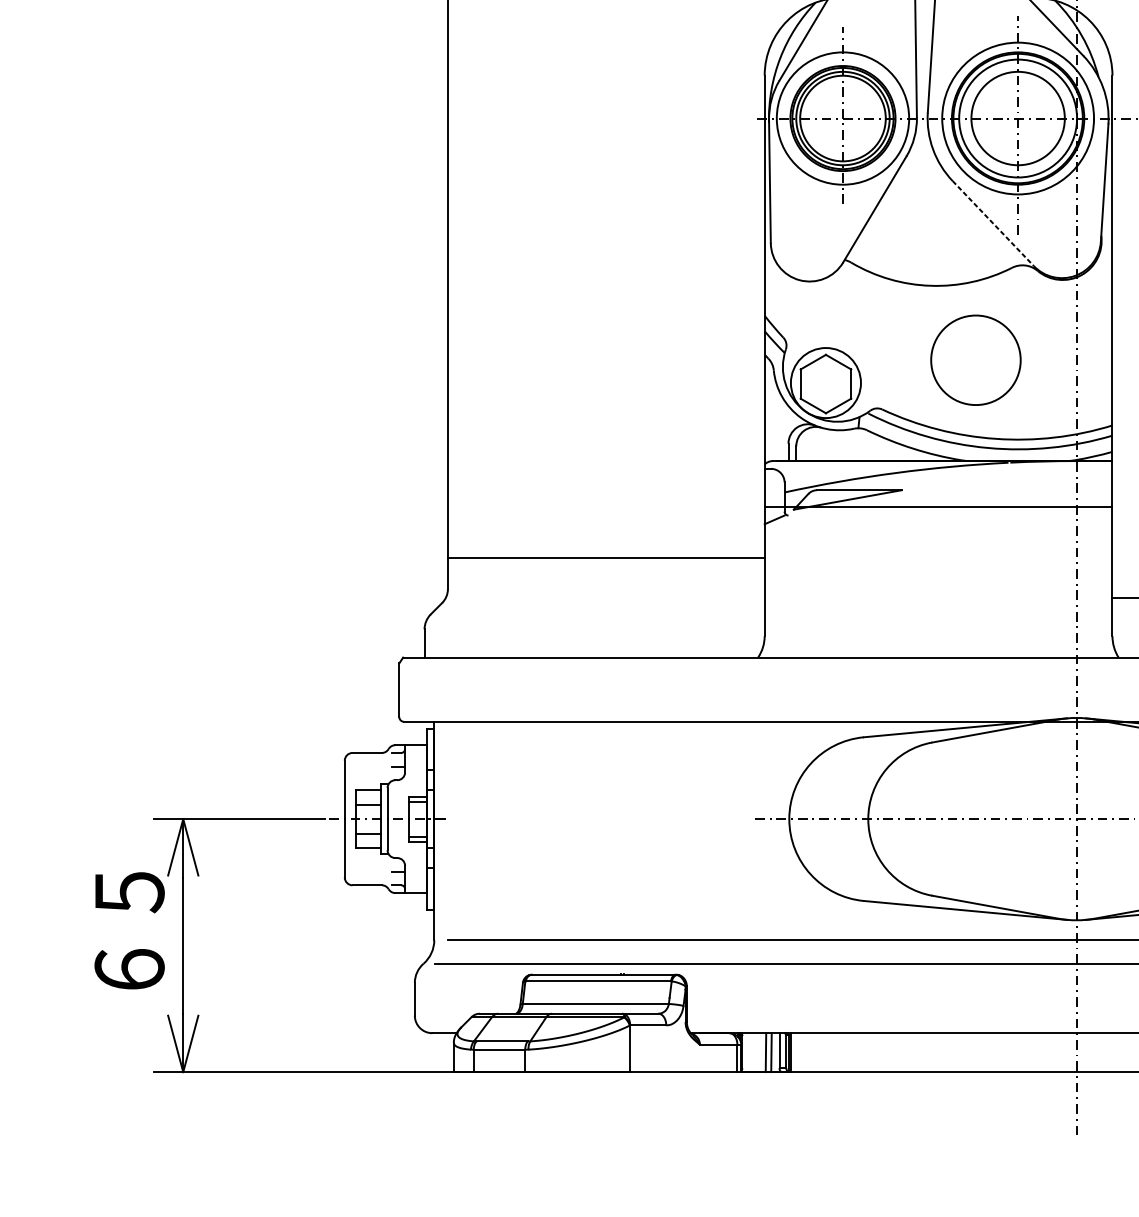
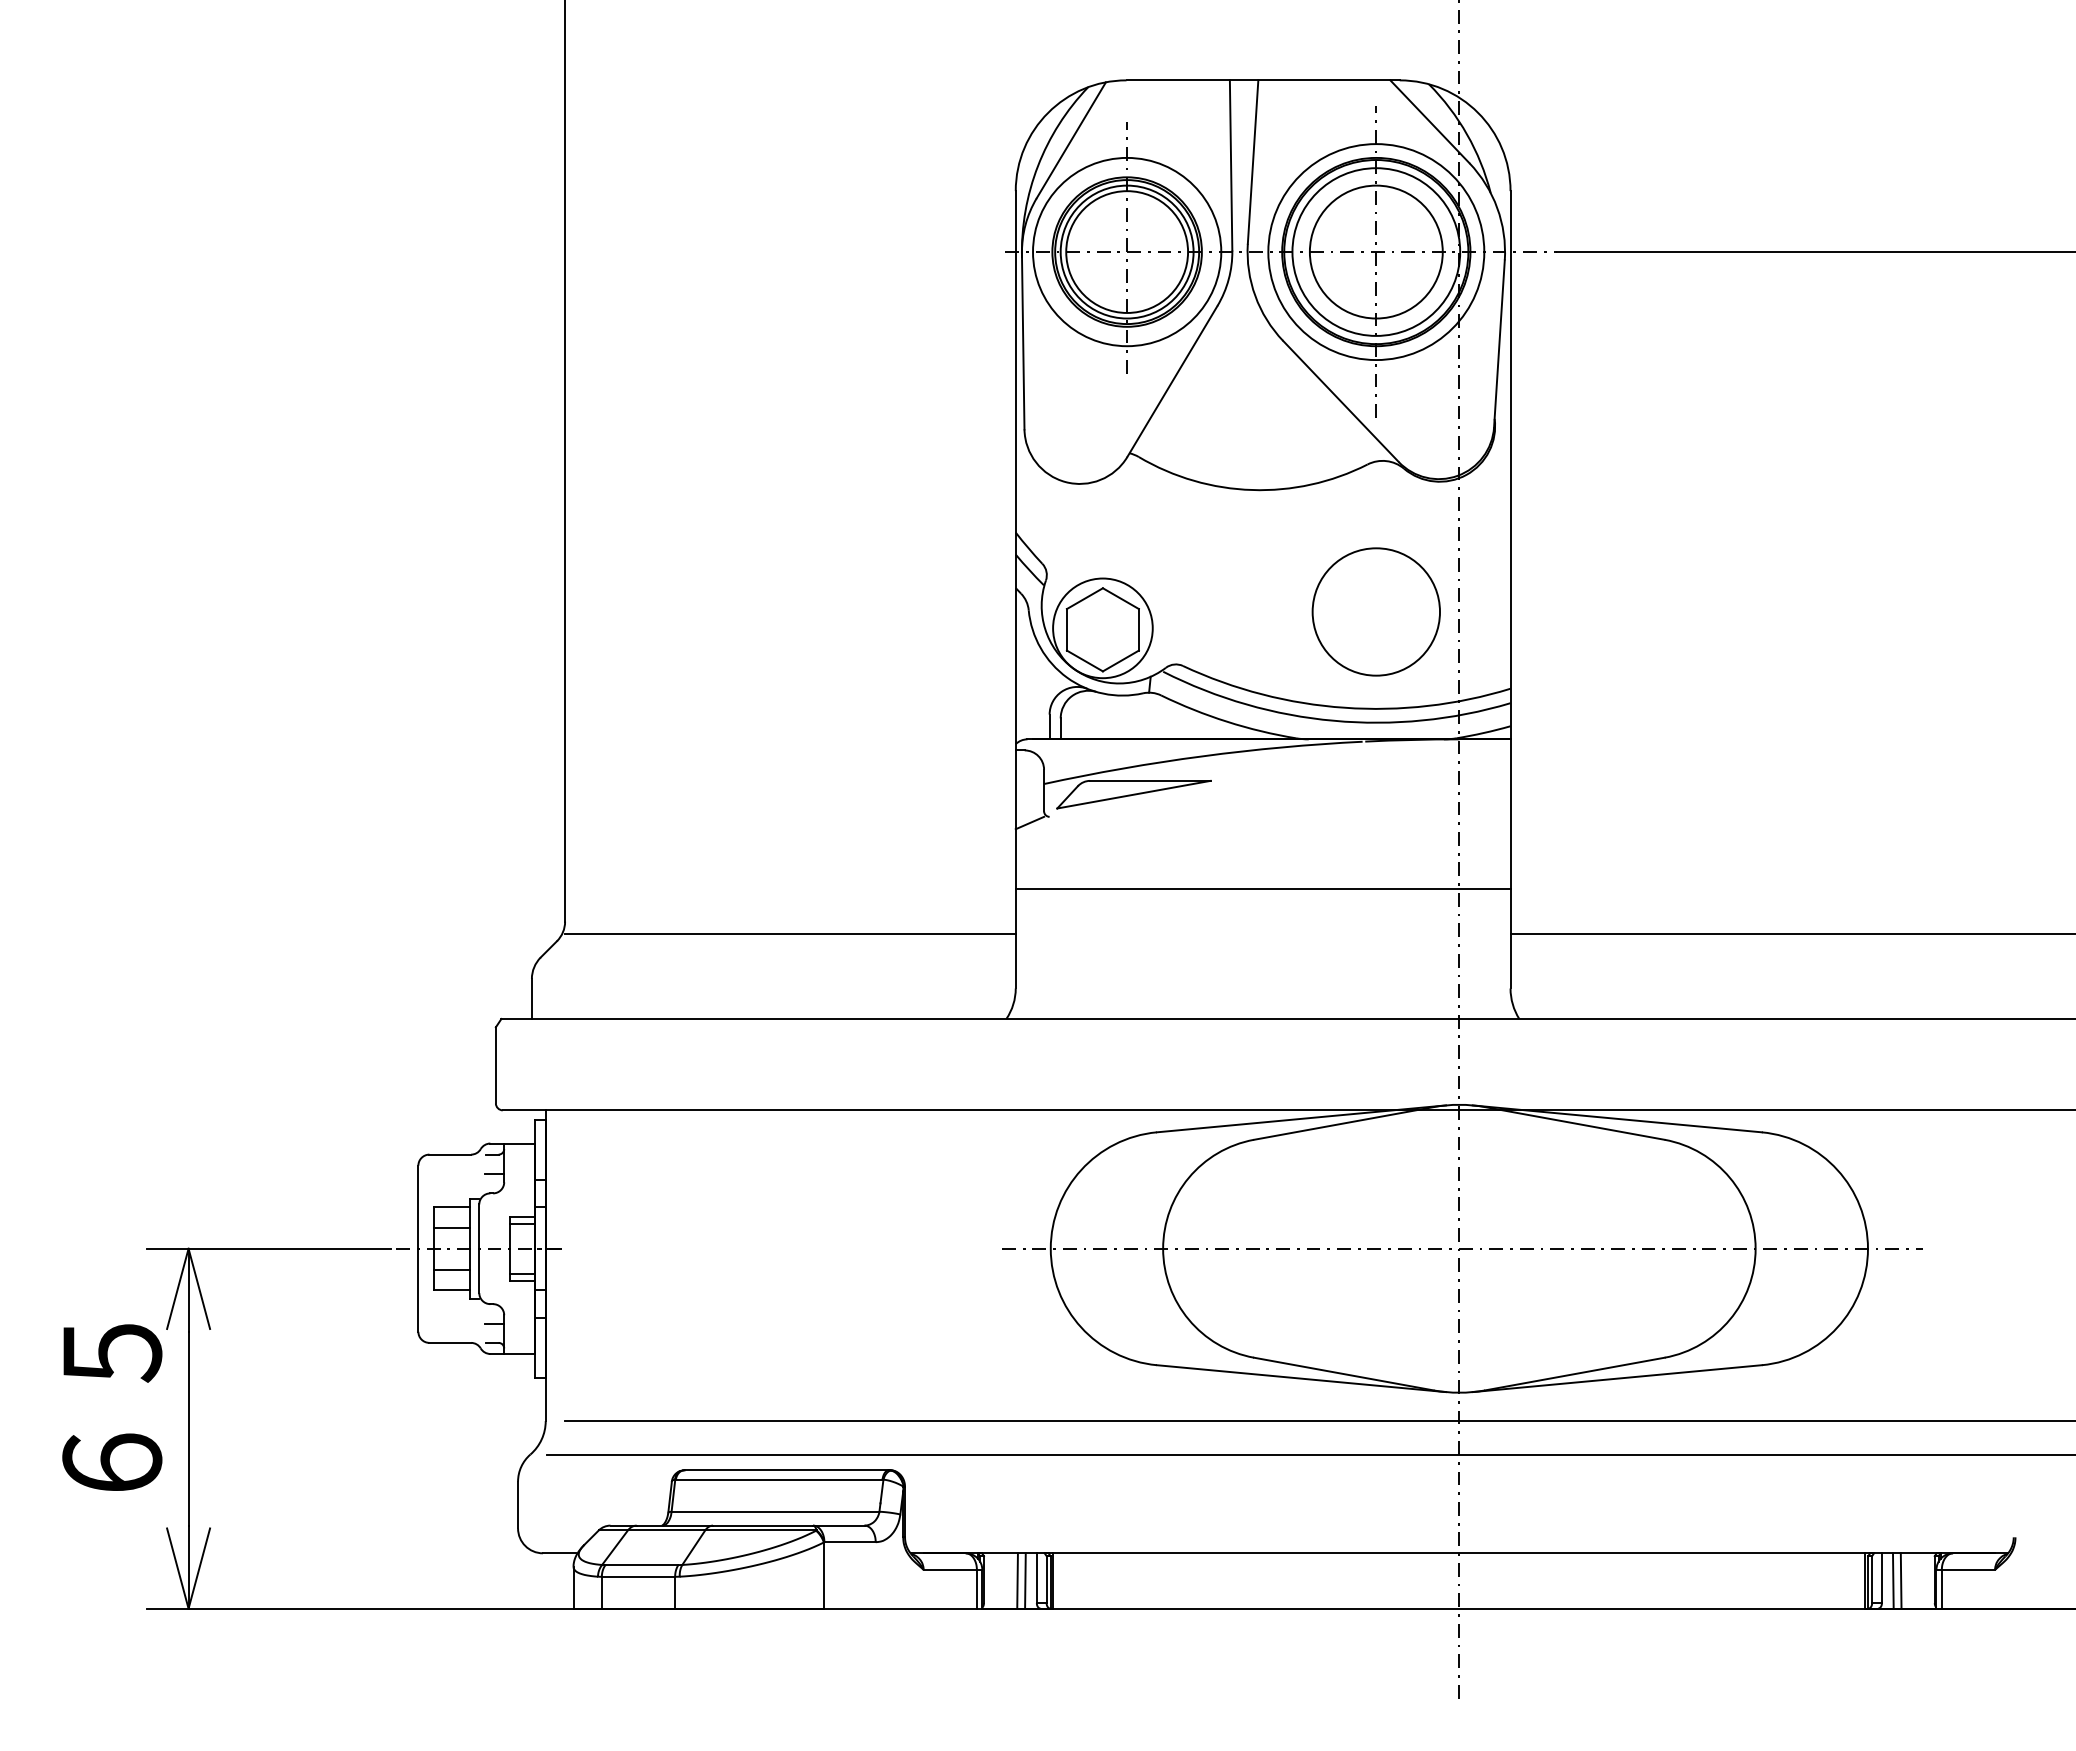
line: (992, 223) -> (1340, 401), dashed -> solid
circle: (975, 359) -> (1375, 611), moved
line: (938, 506) -> (1262, 888), moved
line: (606, 558) -> (790, 934), moved

